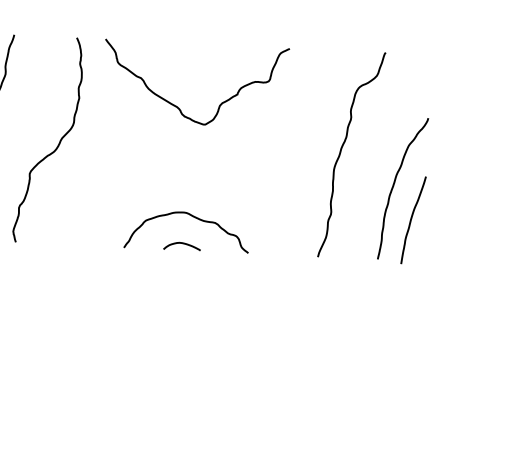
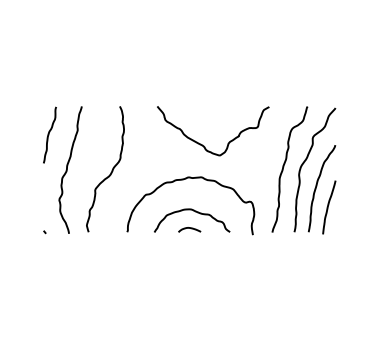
curve: (180, 107) -> (204, 145), moved
curve: (376, 146) -> (304, 163), added
curve: (175, 164) -> (183, 180), added

